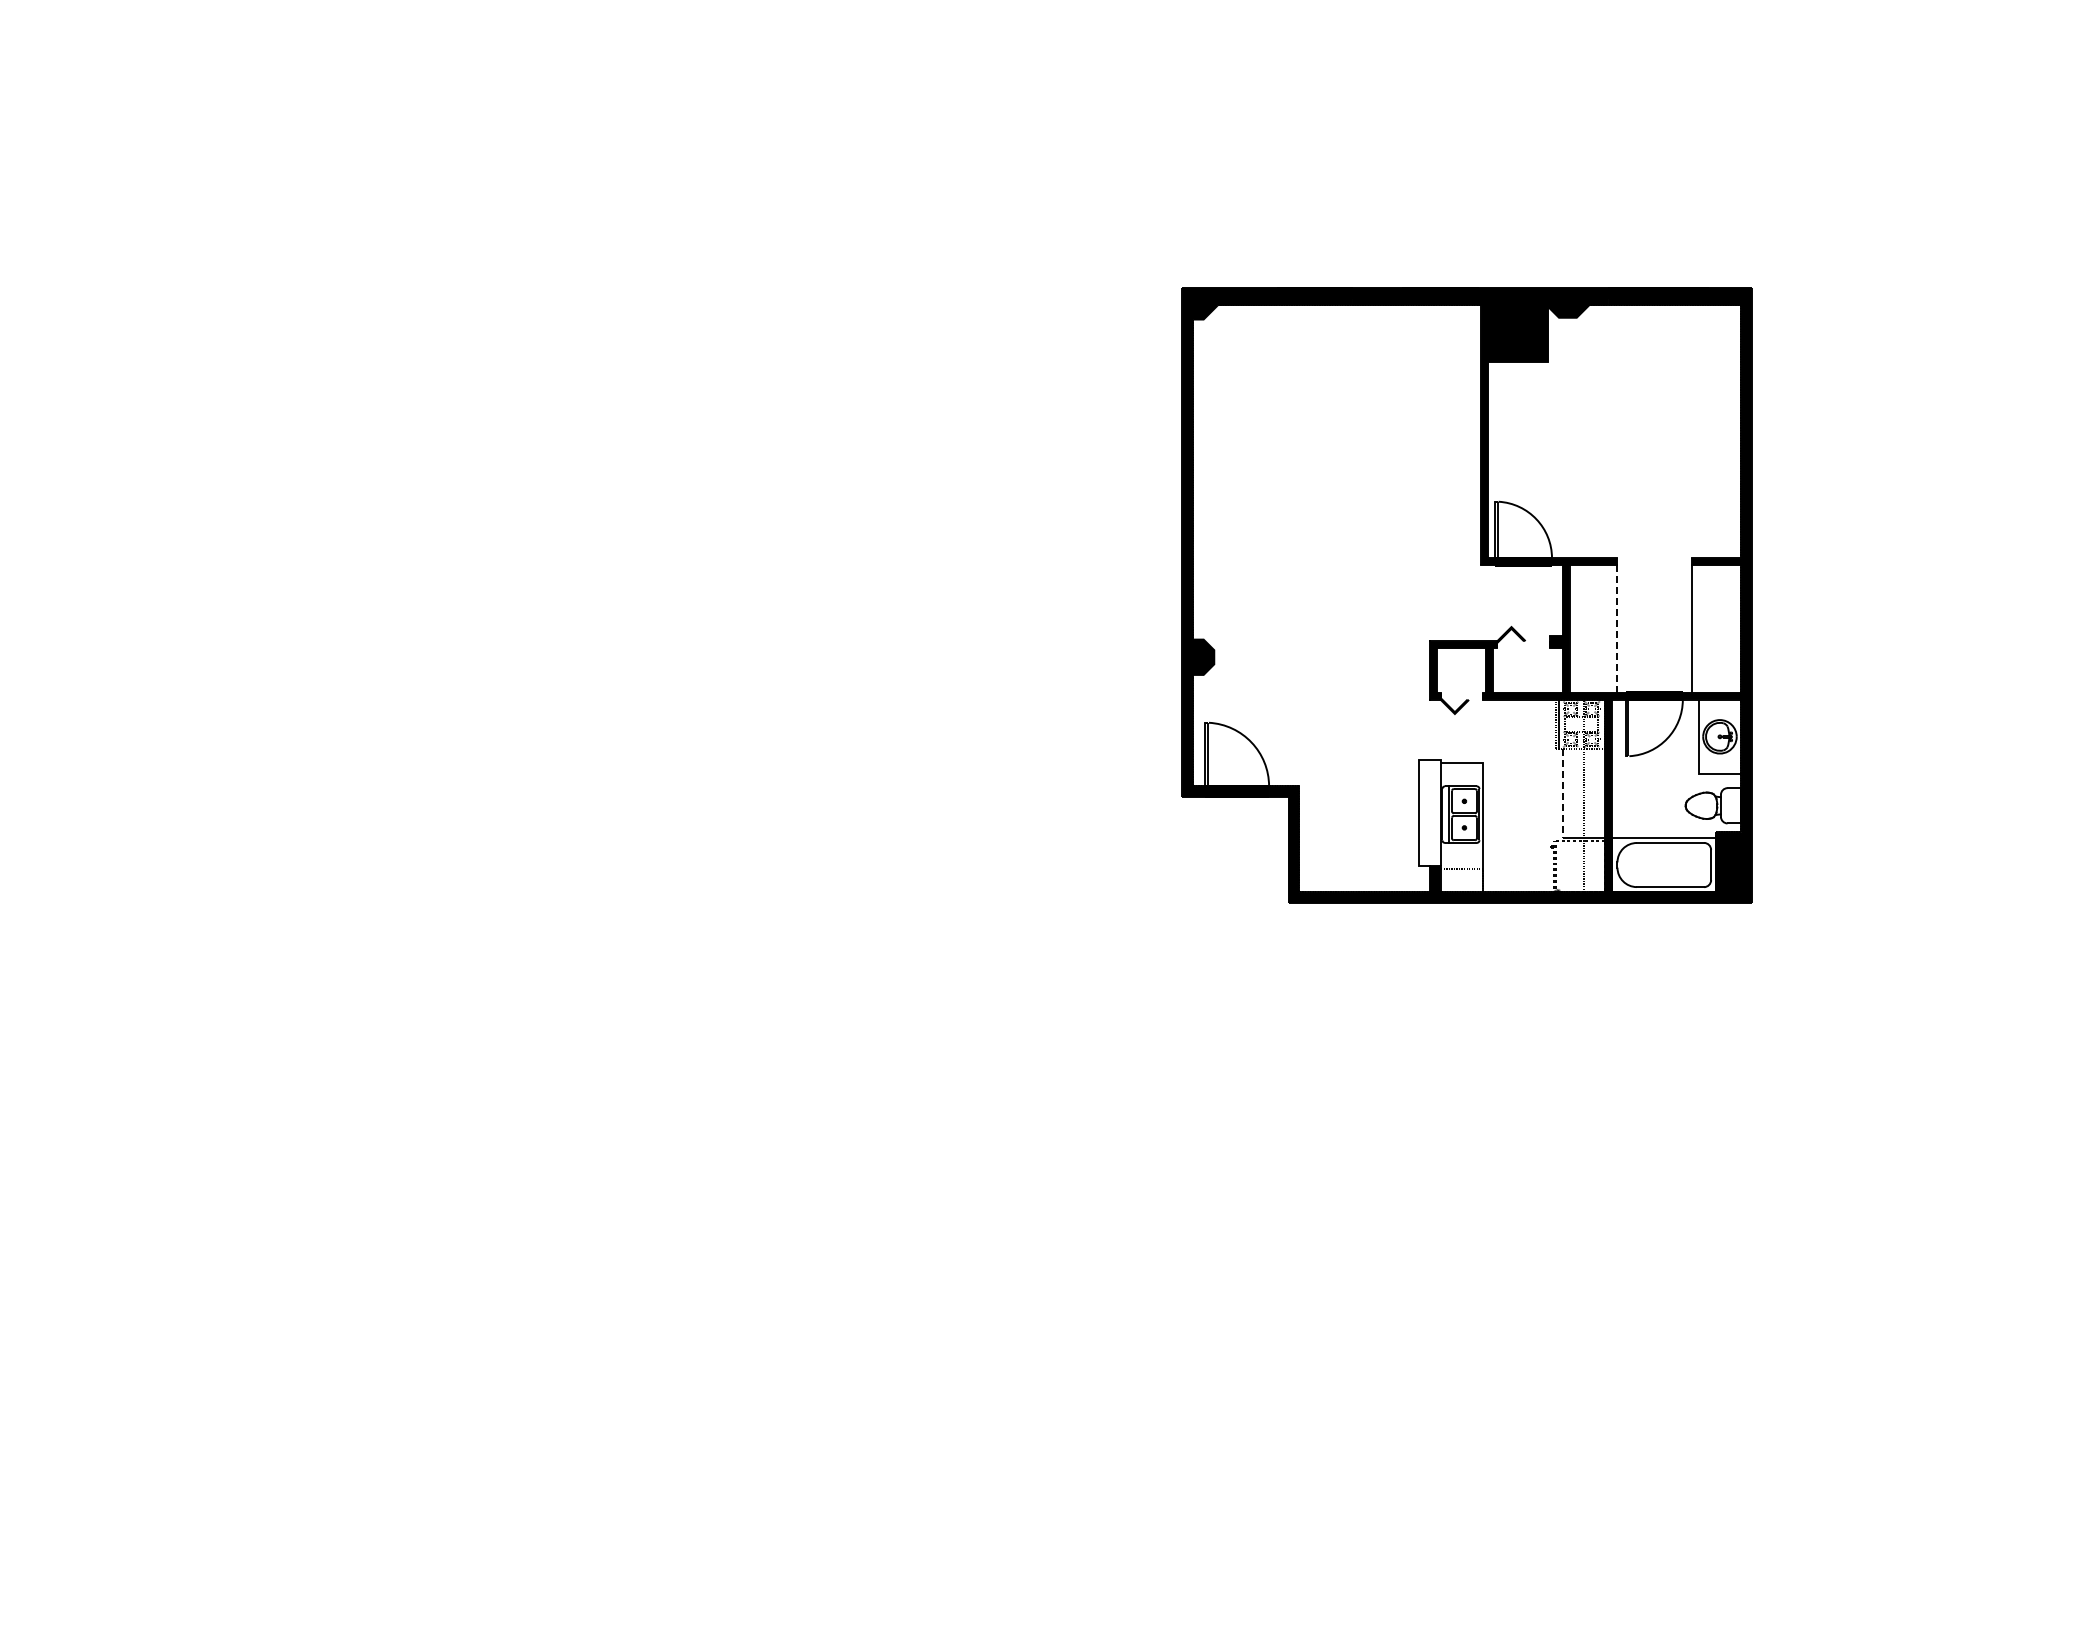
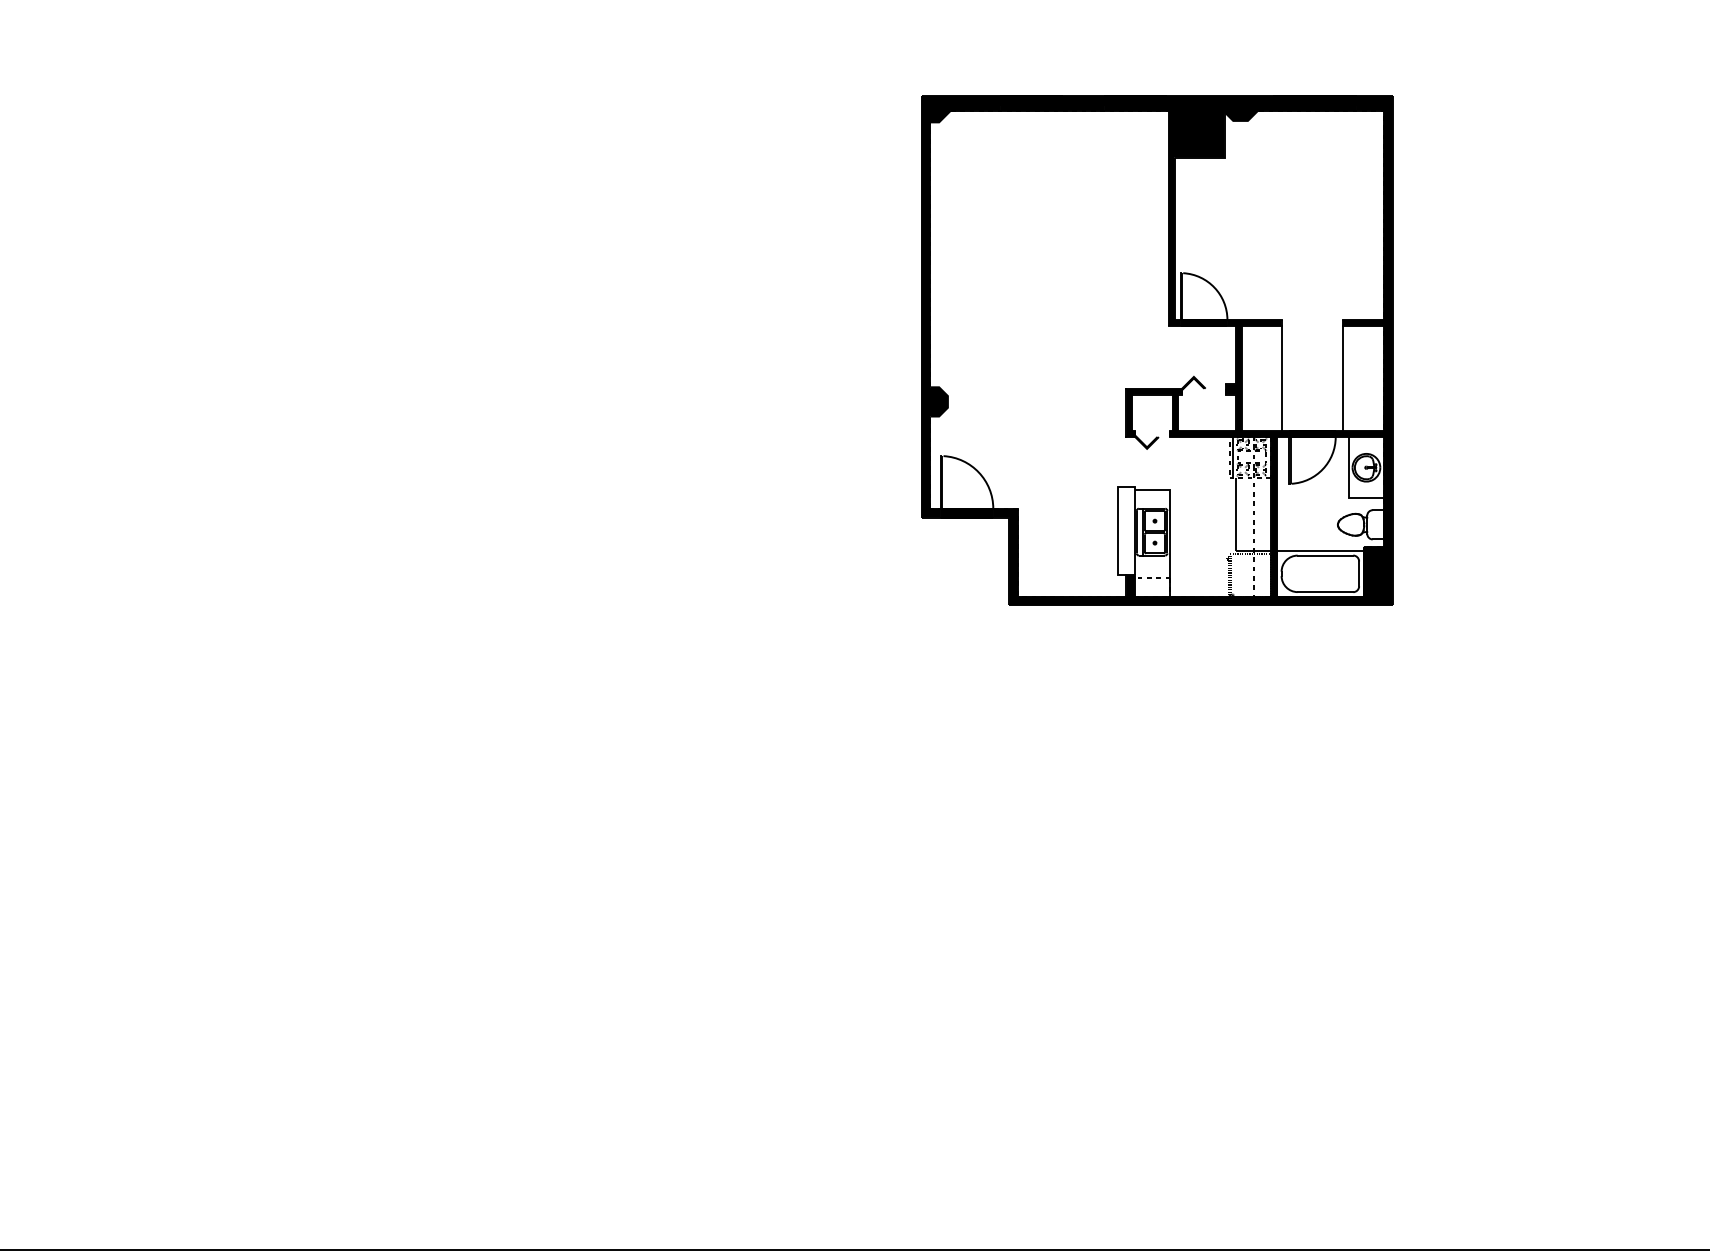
line: (1617, 628) -> (1281, 378), dashed -> solid
line: (1562, 793) -> (1236, 514), dashed -> solid

